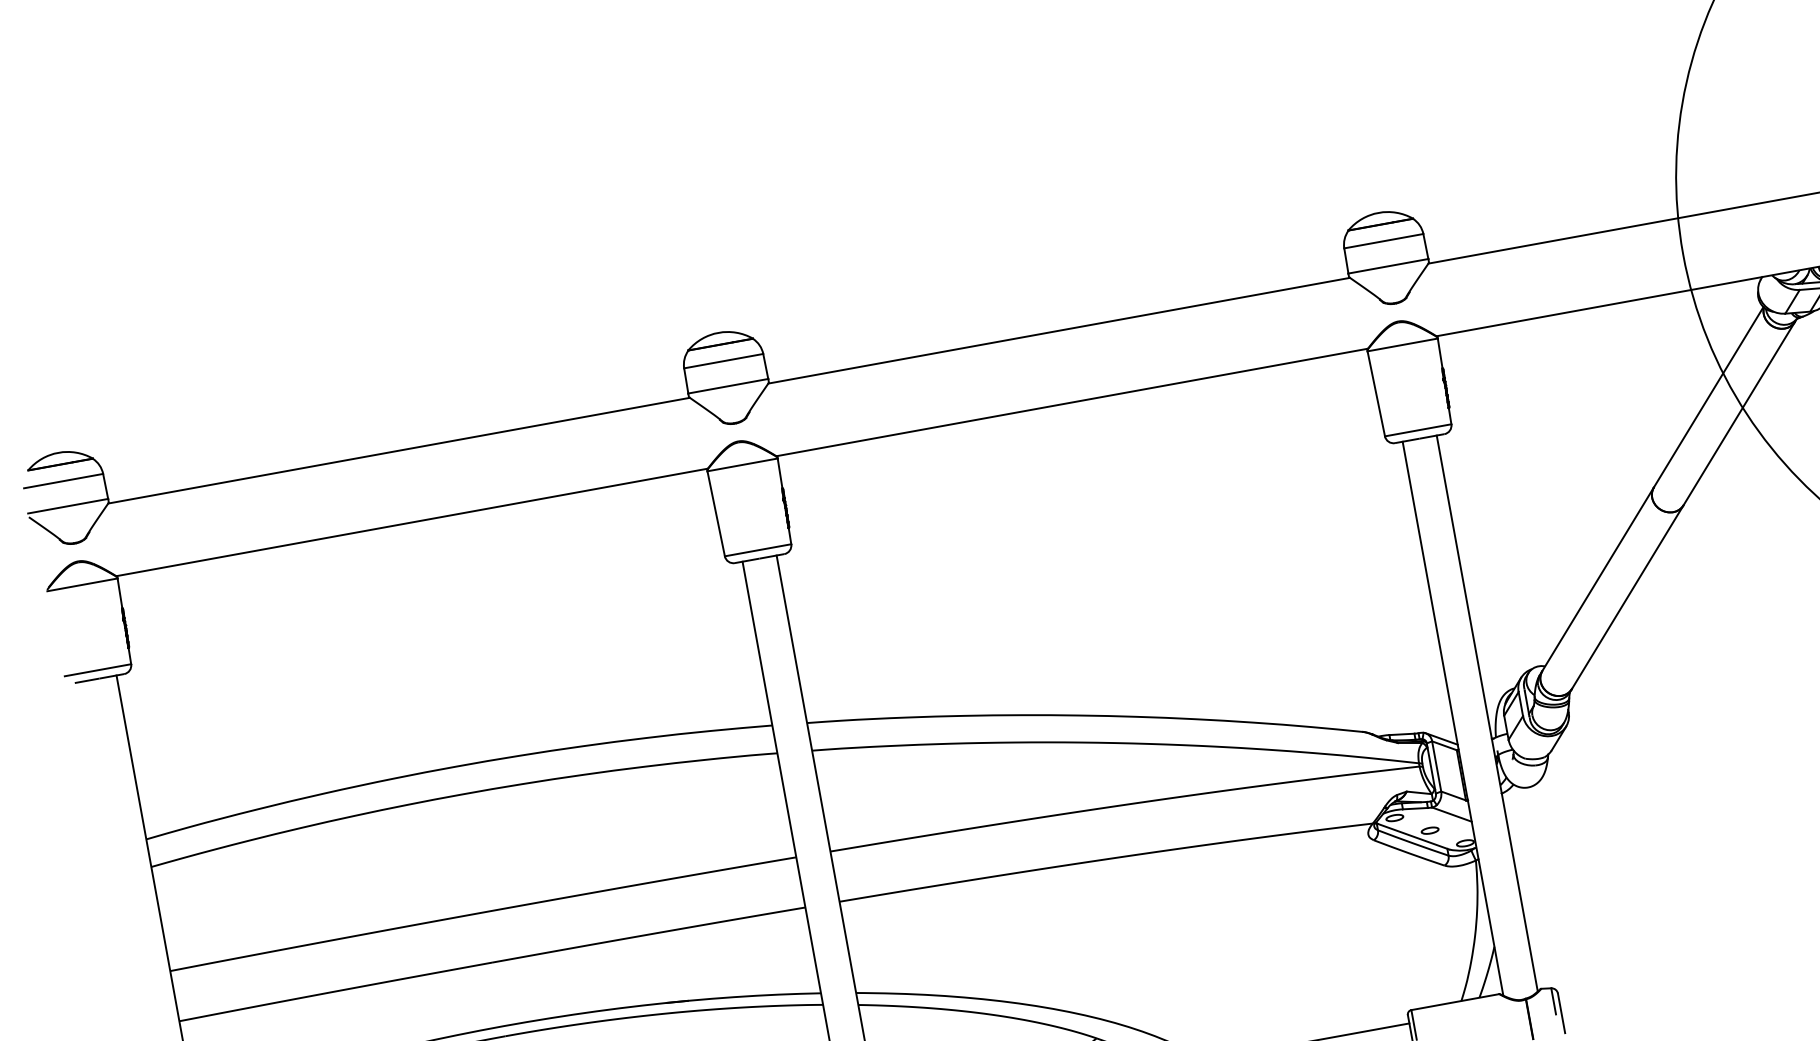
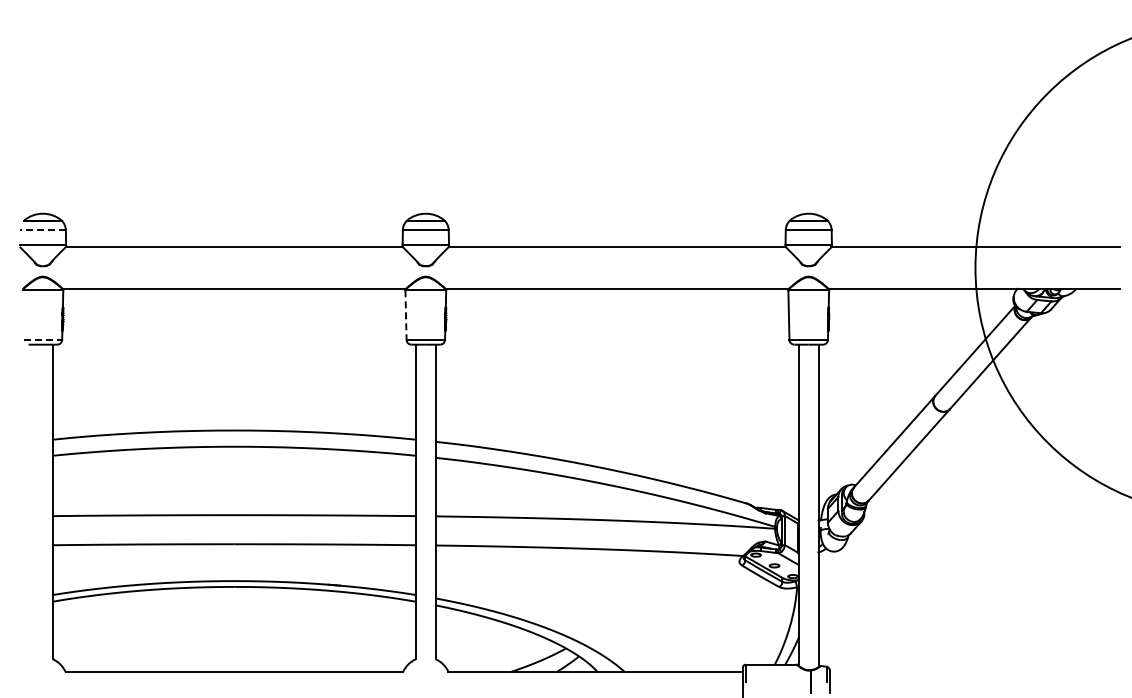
line: (63, 481) -> (42, 230), solid -> dashed
line: (717, 514) -> (406, 315), solid -> dashed
line: (98, 669) -> (43, 339), solid -> dashed

